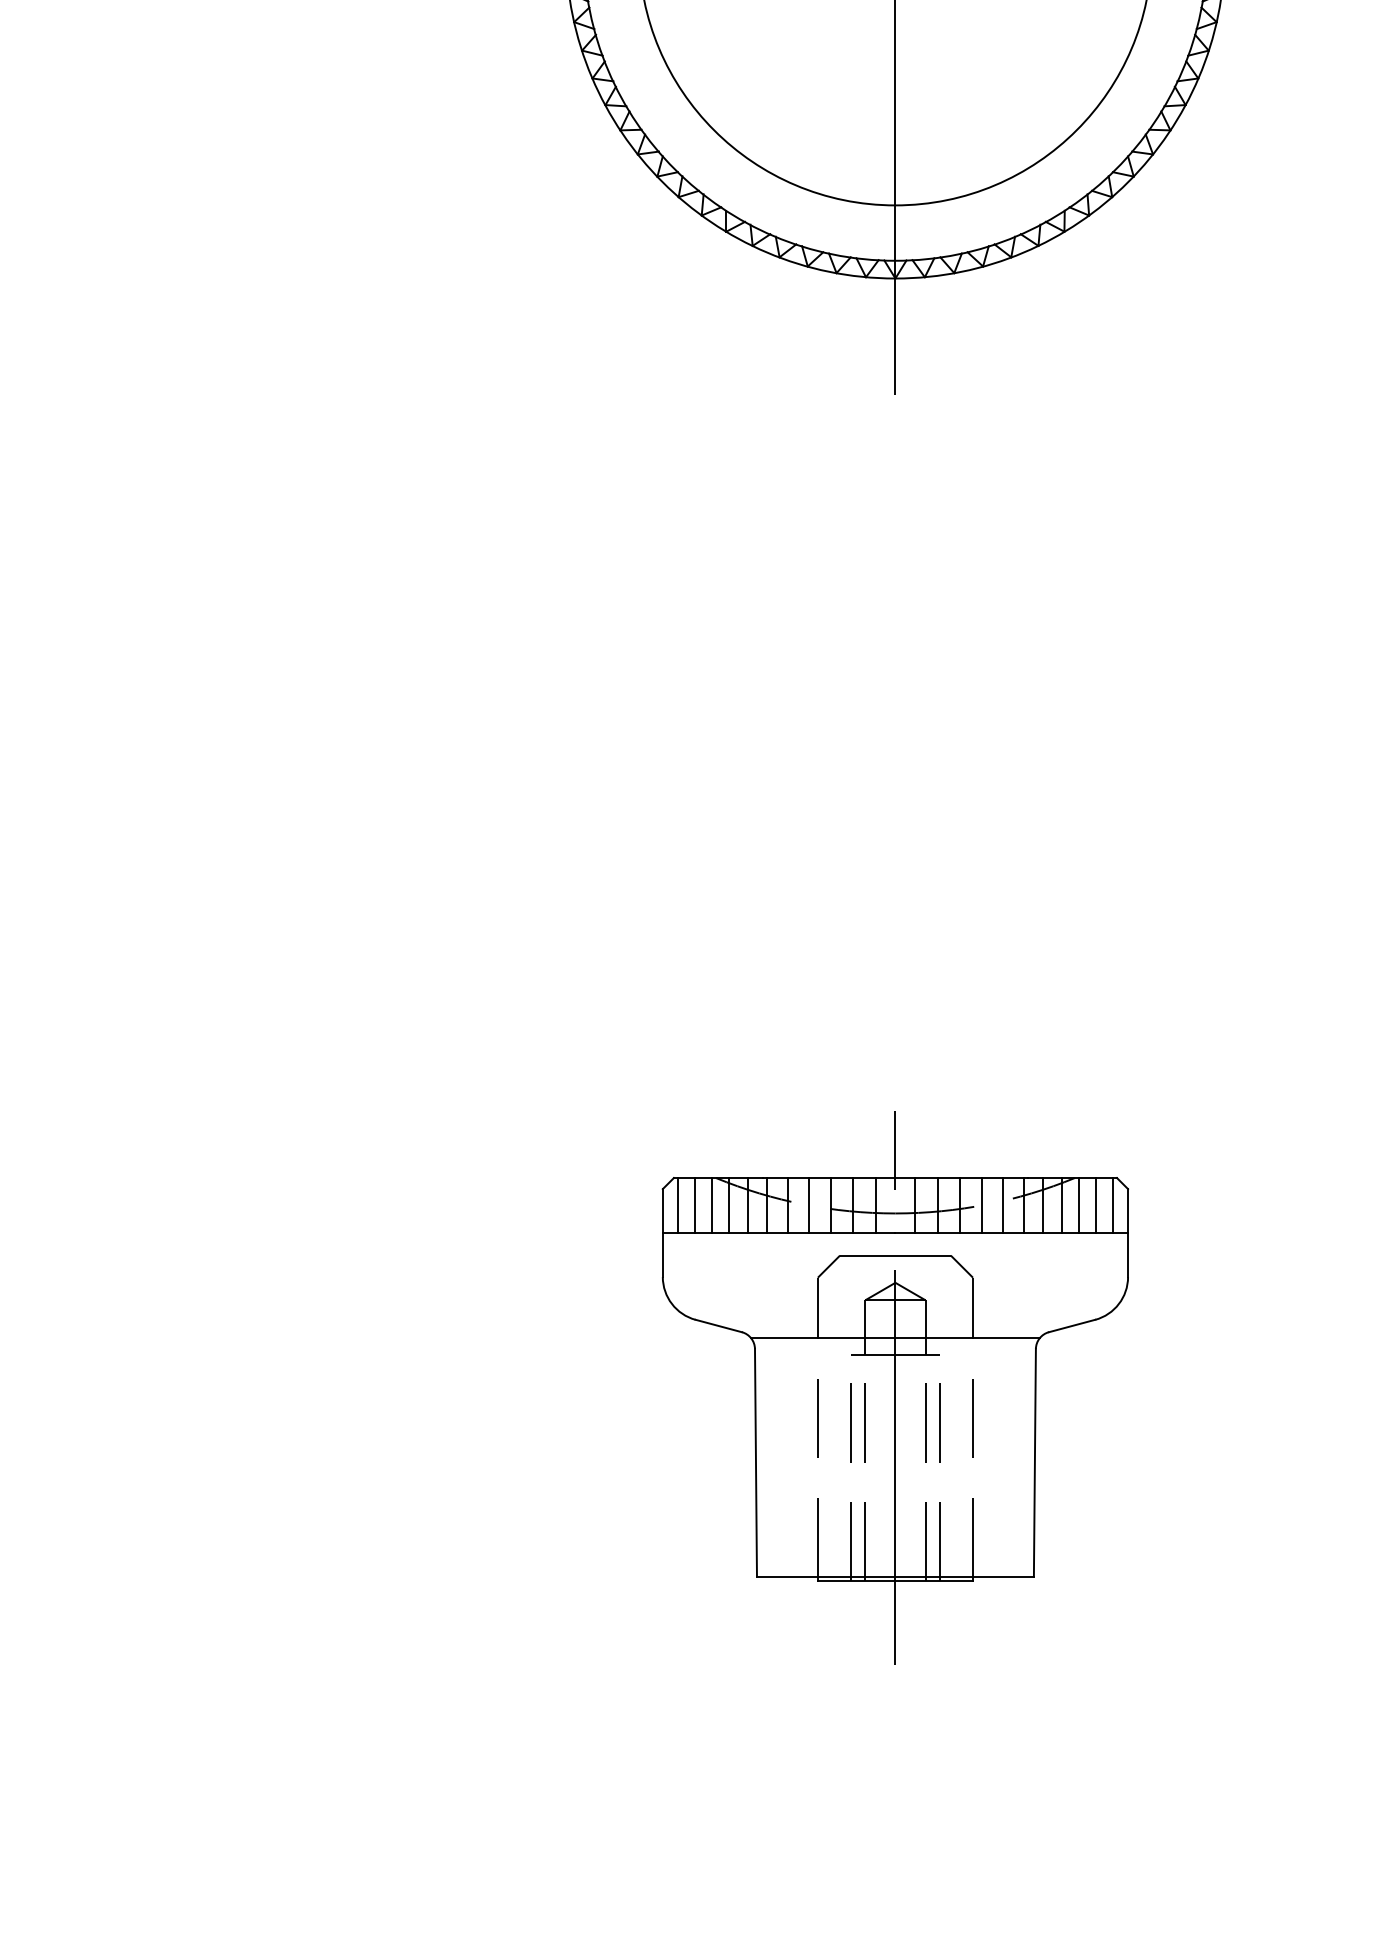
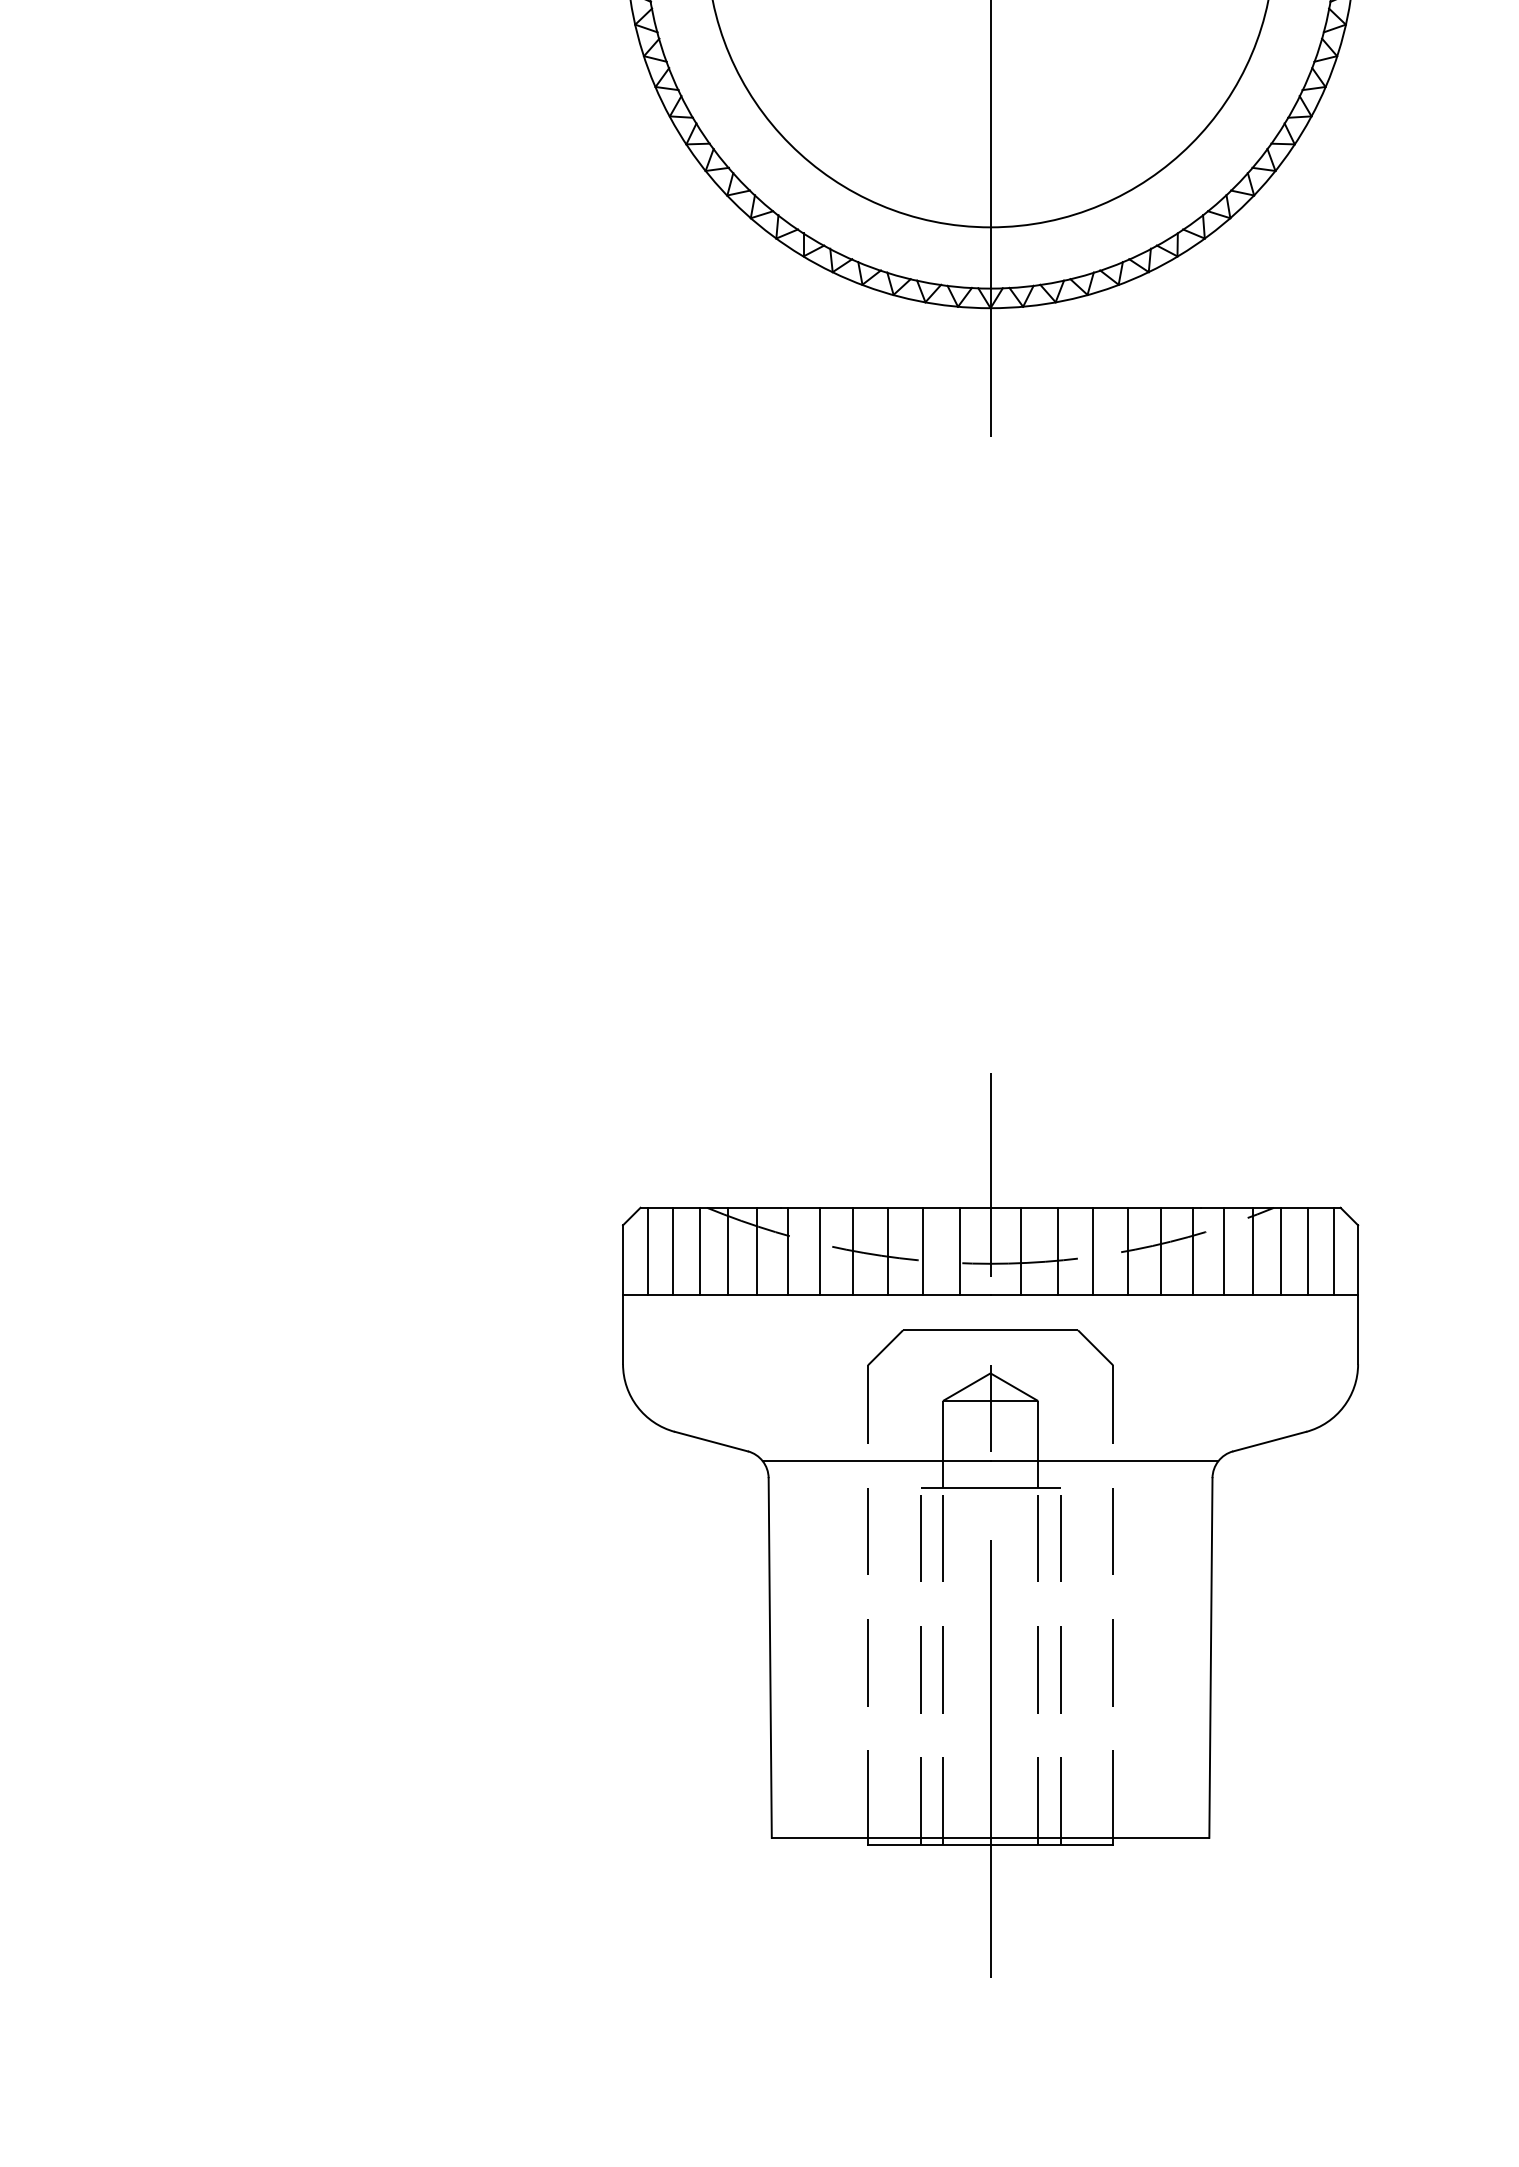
part: (895, 1378) -> (990, 1524), size x1.43

